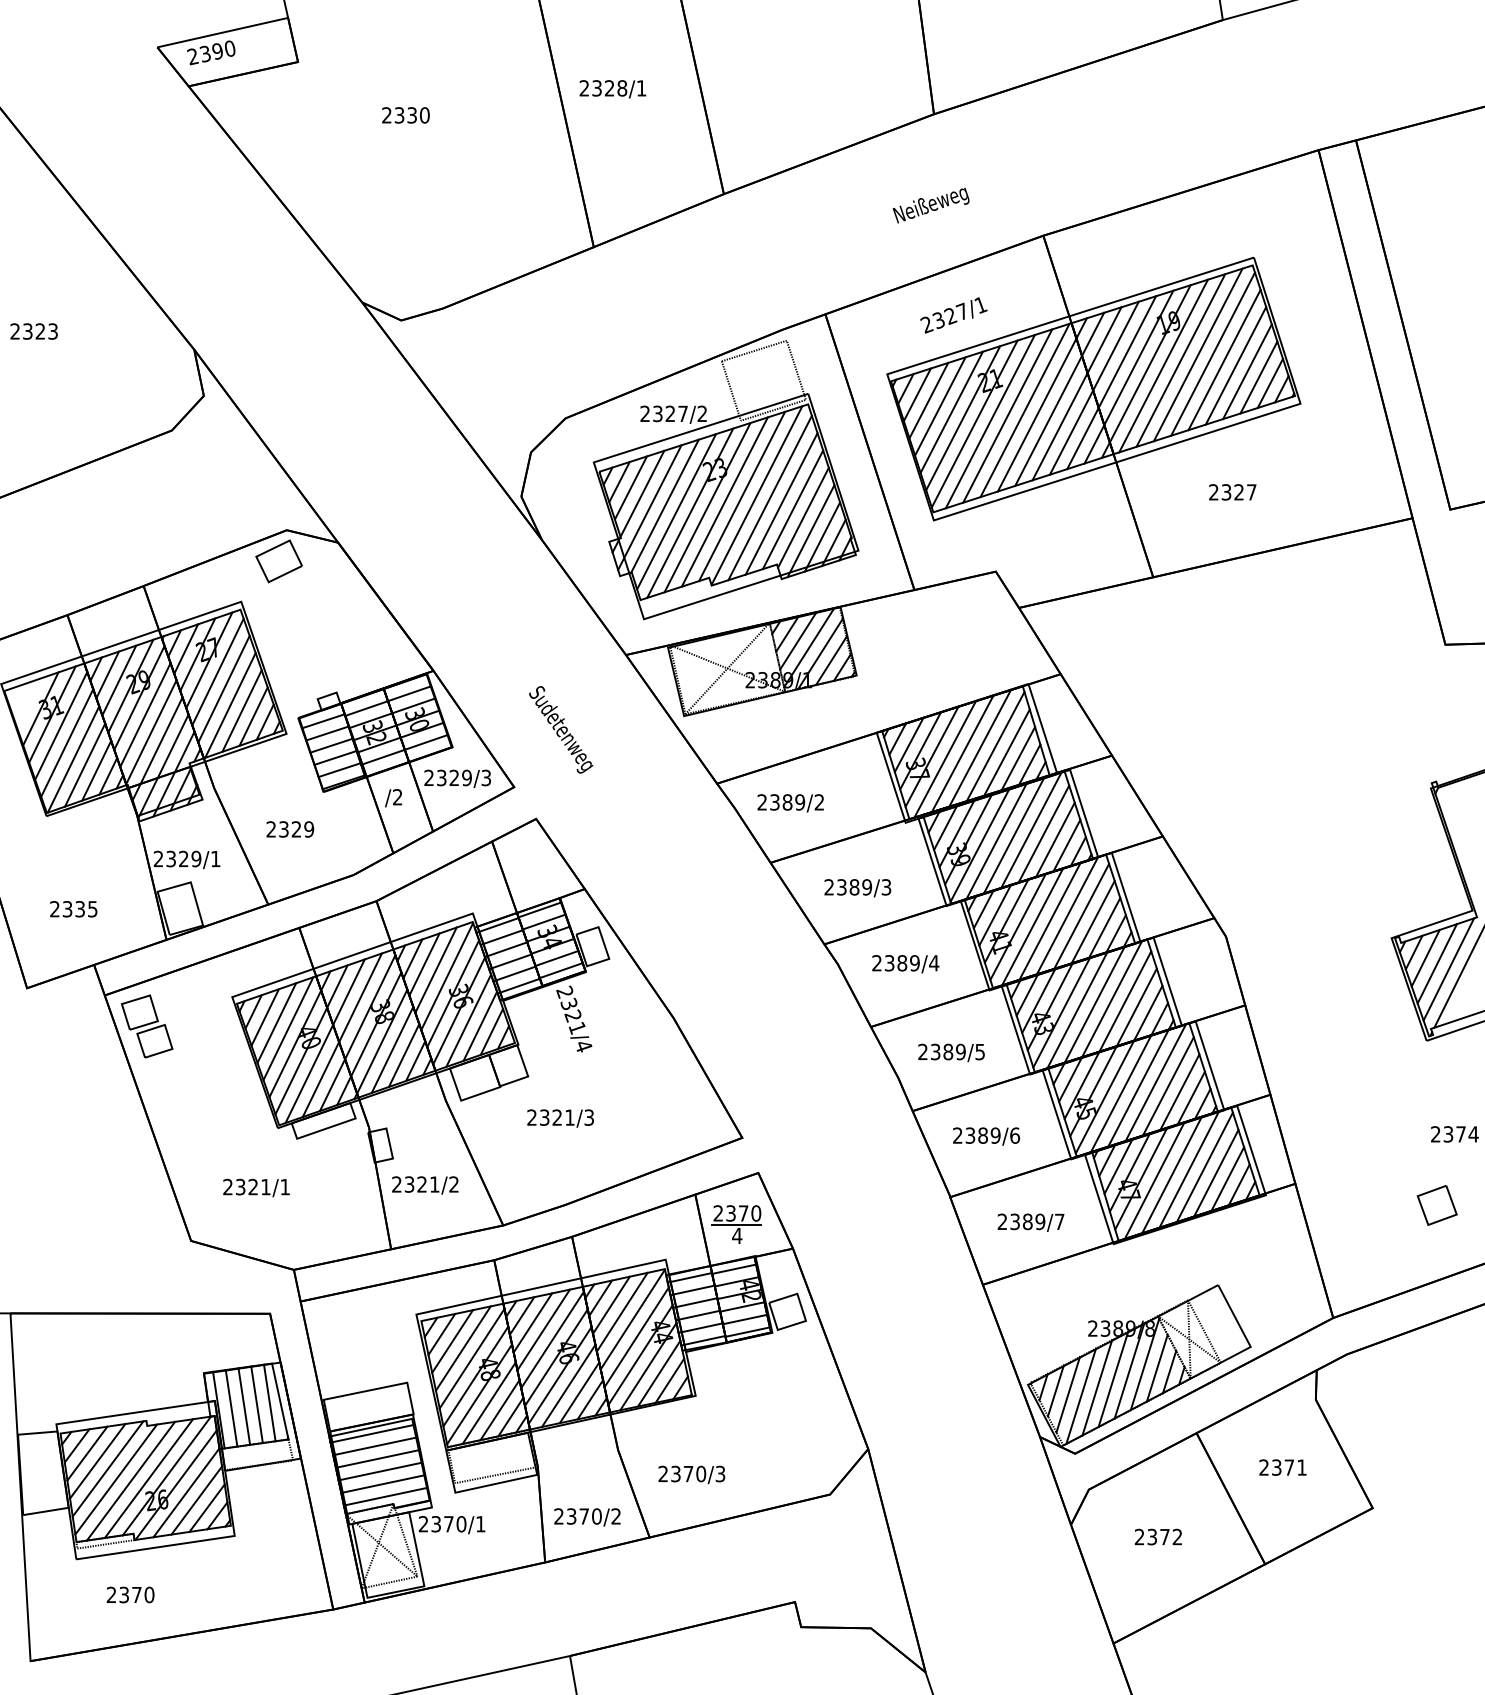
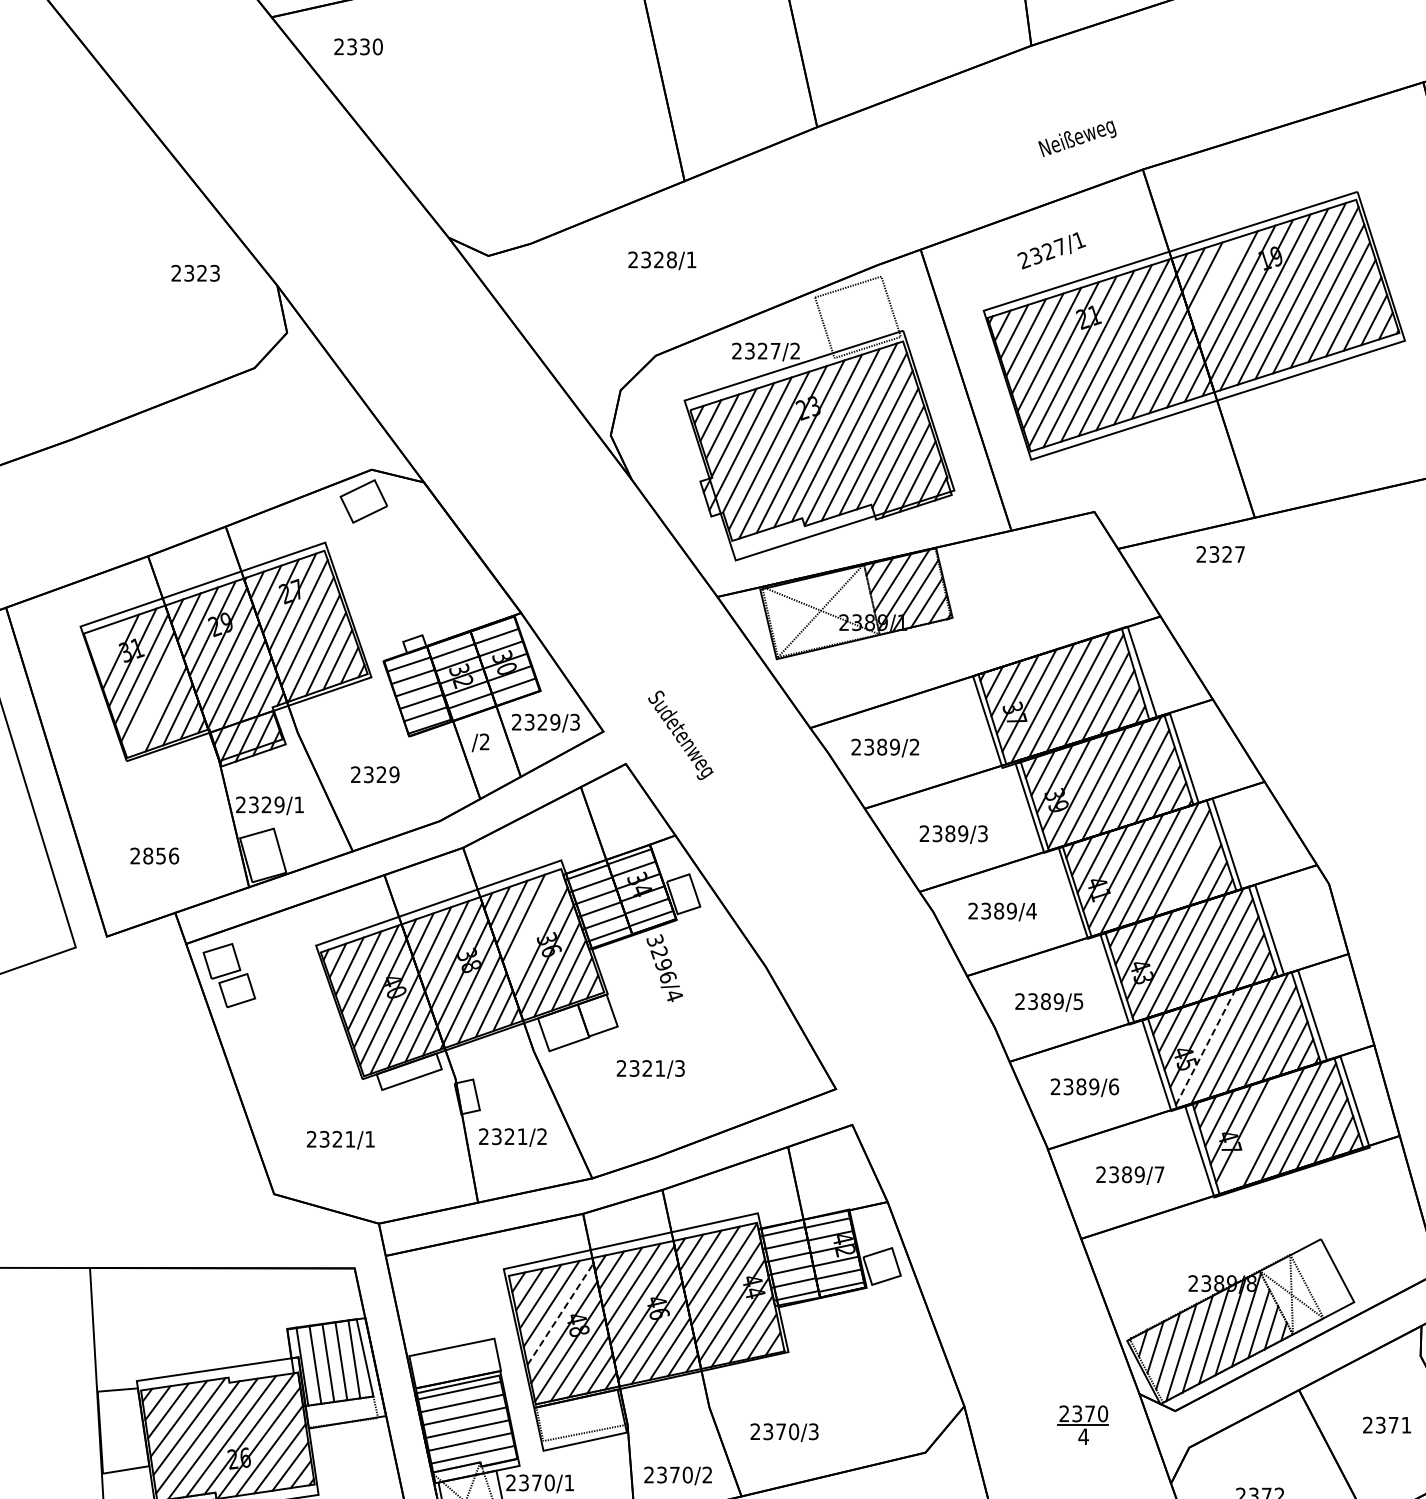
text: (612, 89) -> (661, 261), moved
text: (405, 115) -> (358, 47), moved
text: (930, 205) -> (1076, 138), moved
text: (33, 331) -> (195, 273), moved
line: (1115, 345) -> (1216, 281), removed
text: (1232, 492) -> (1220, 554), moved
text: (561, 729) -> (681, 735), moved
line: (73, 759) -> (154, 703), removed
text: (79, 909) -> (160, 856), 2335 -> 2856
line: (1092, 922) -> (1192, 869), removed
line: (447, 976) -> (535, 924), removed
text: (571, 1009) -> (661, 958), 2321/4 -> 3296/4
line: (1104, 1097) -> (1205, 1047), solid -> dashed
line: (1154, 1180) -> (1256, 1132), removed
part: (736, 1224) -> (1082, 1425), moved
line: (472, 1358) -> (560, 1313), solid -> dashed

